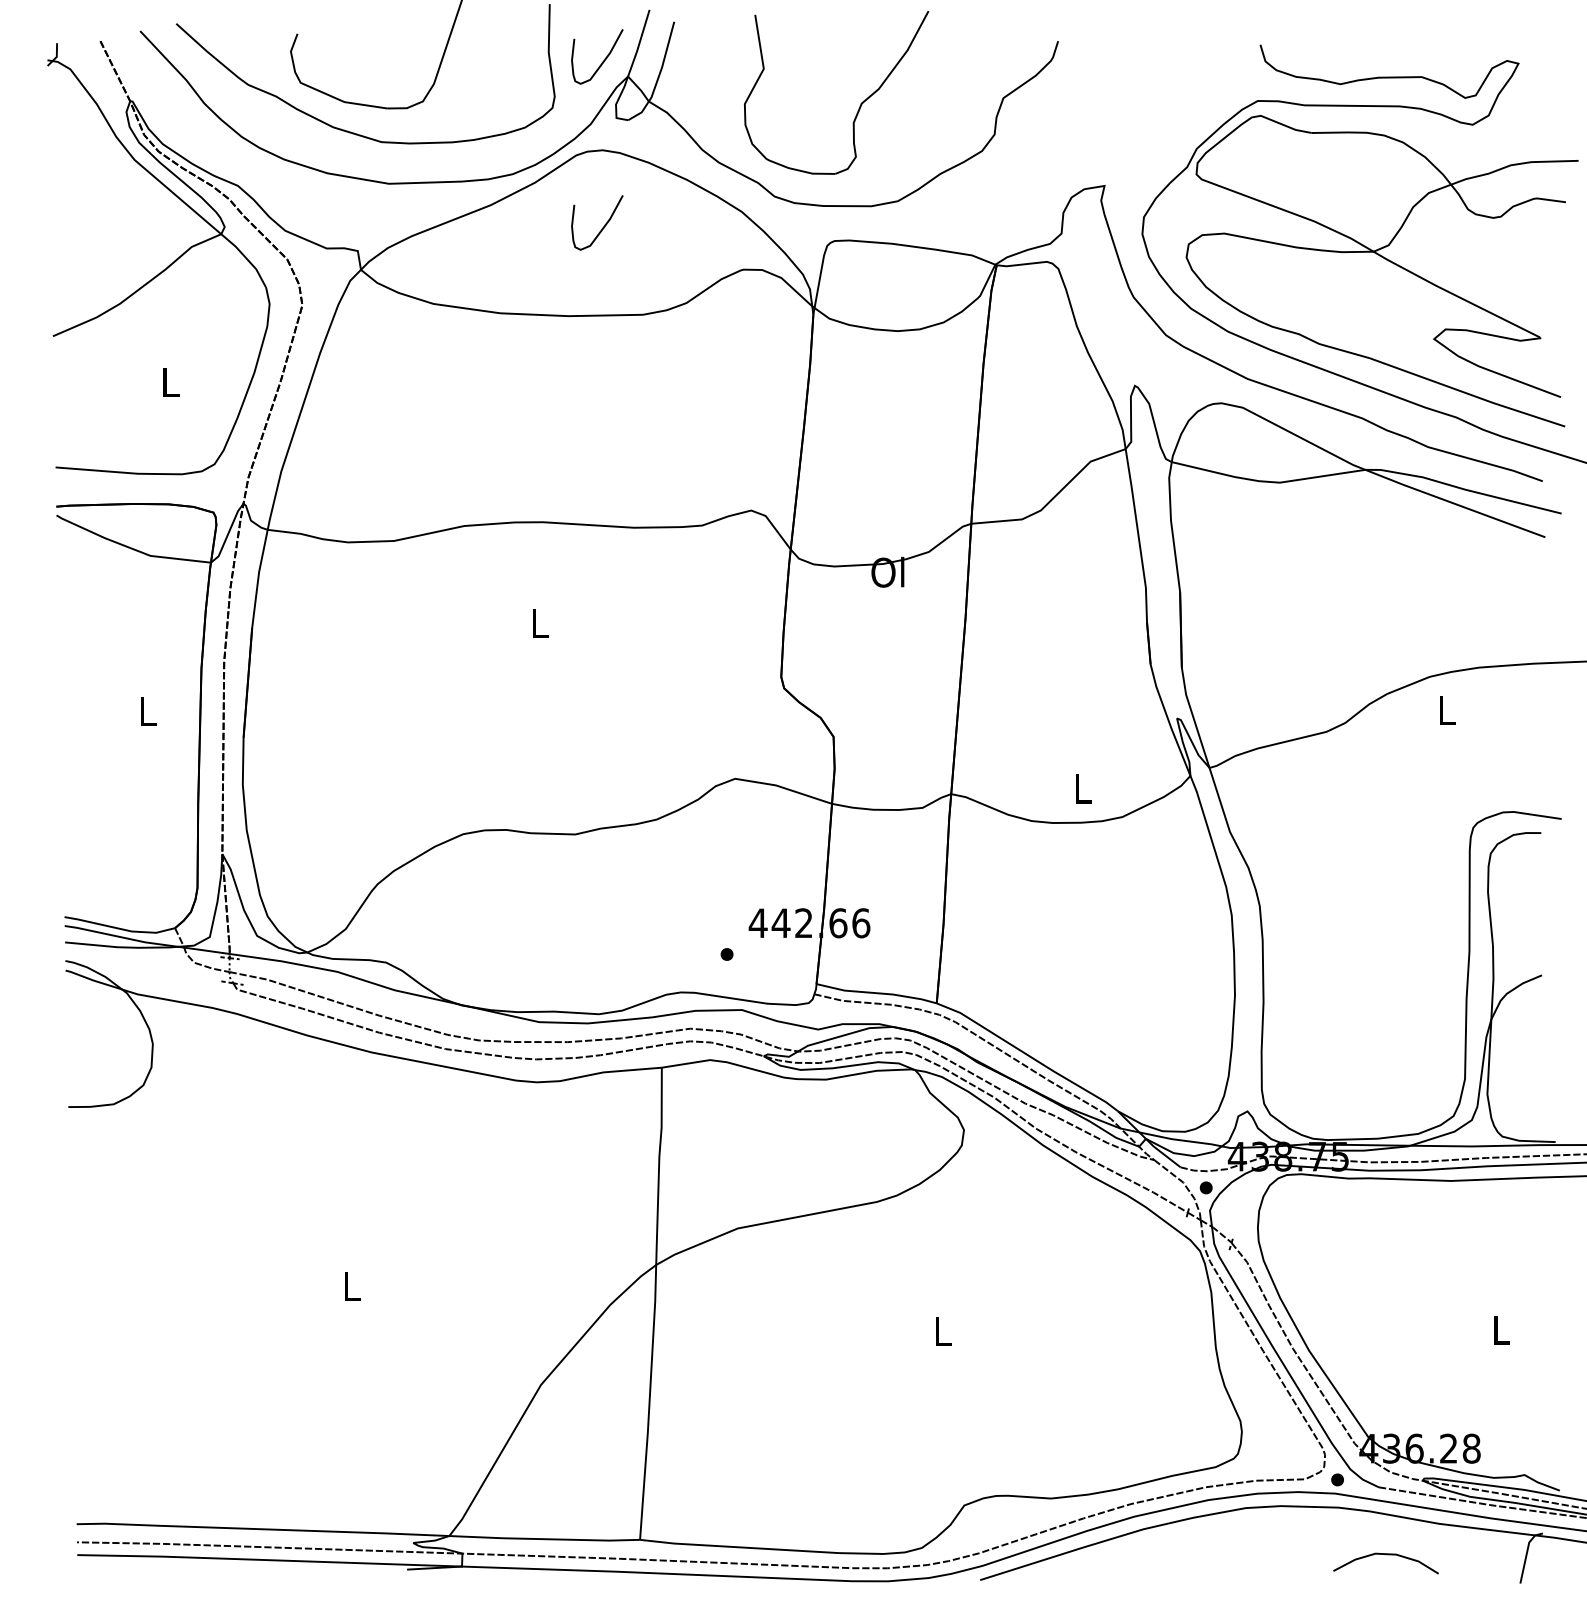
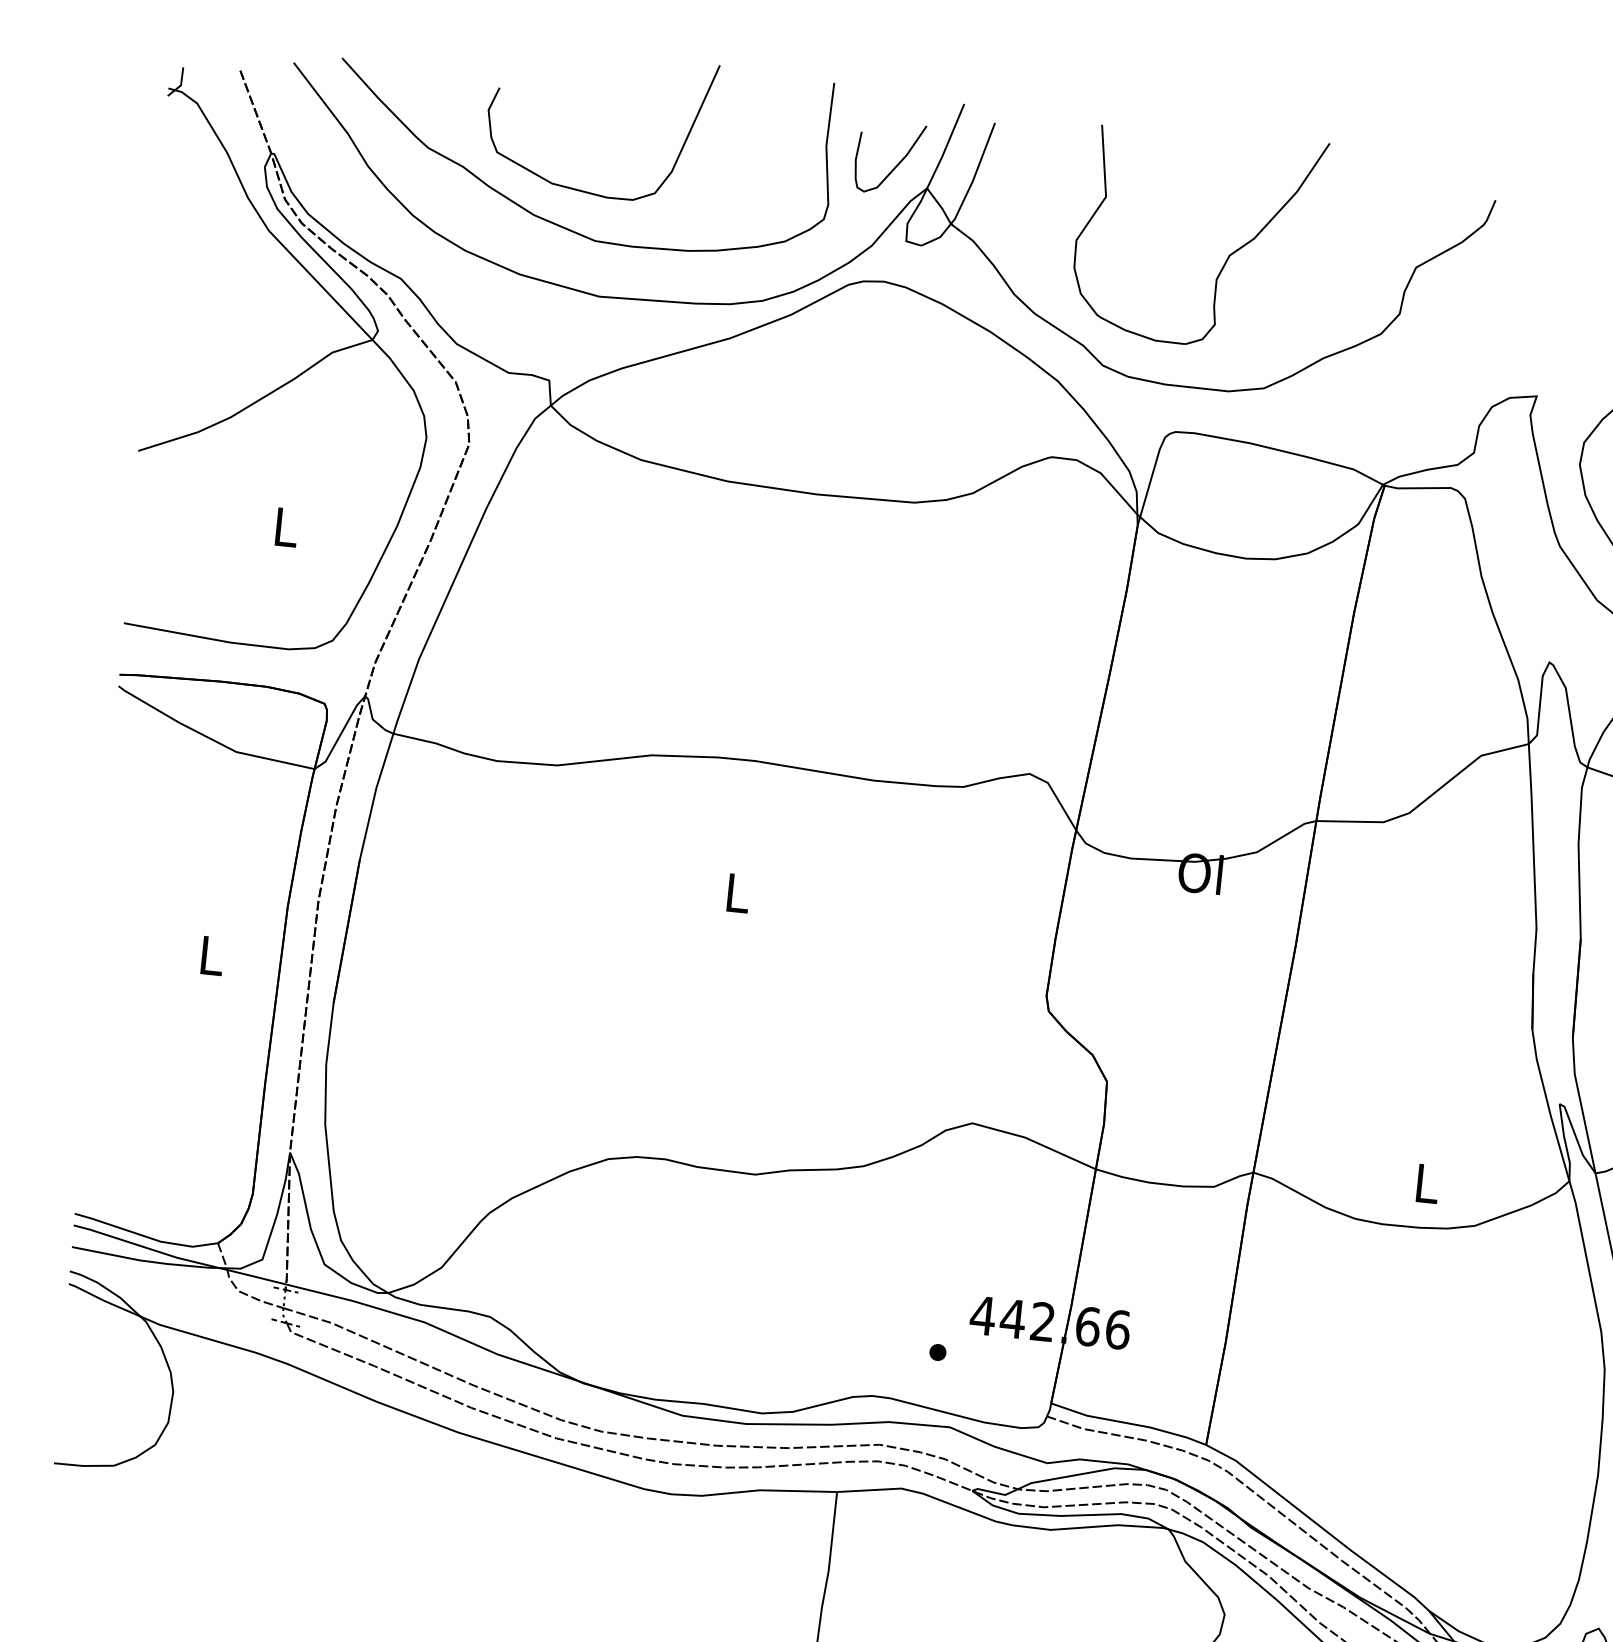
curve: (602, 227) -> (873, 382), removed

